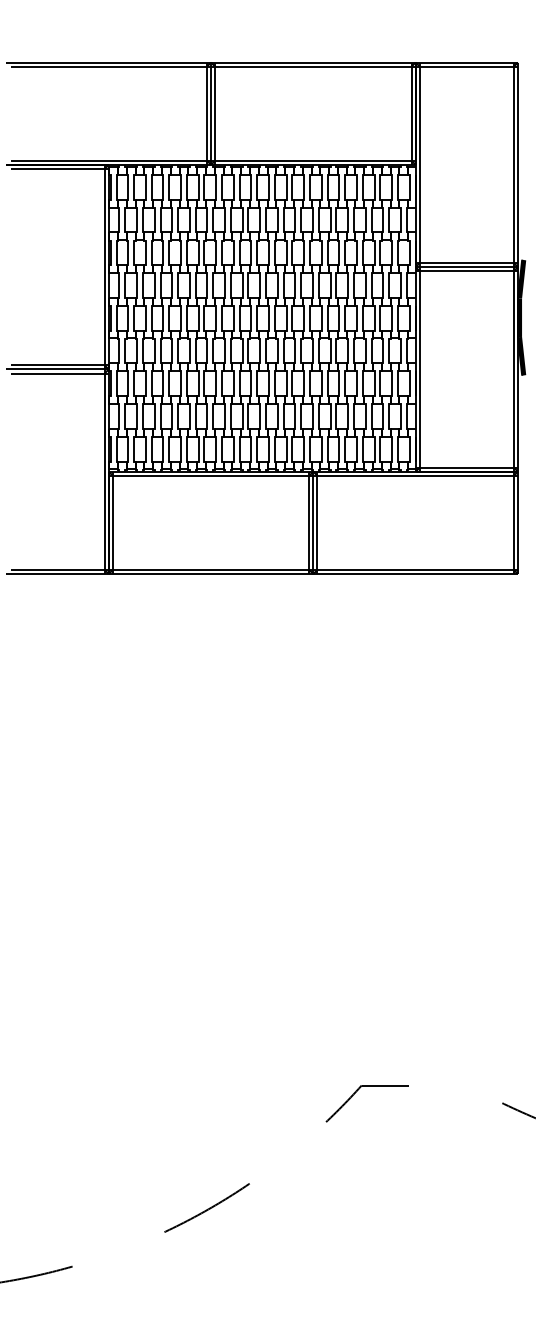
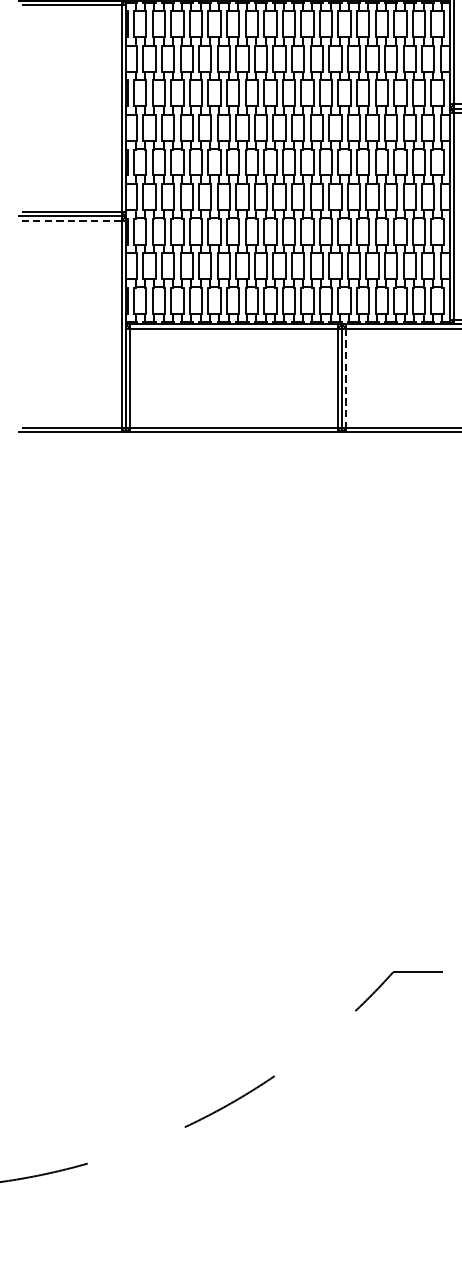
line: (57, 373) -> (71, 220), solid -> dashed
line: (317, 523) -> (346, 379), solid -> dashed

